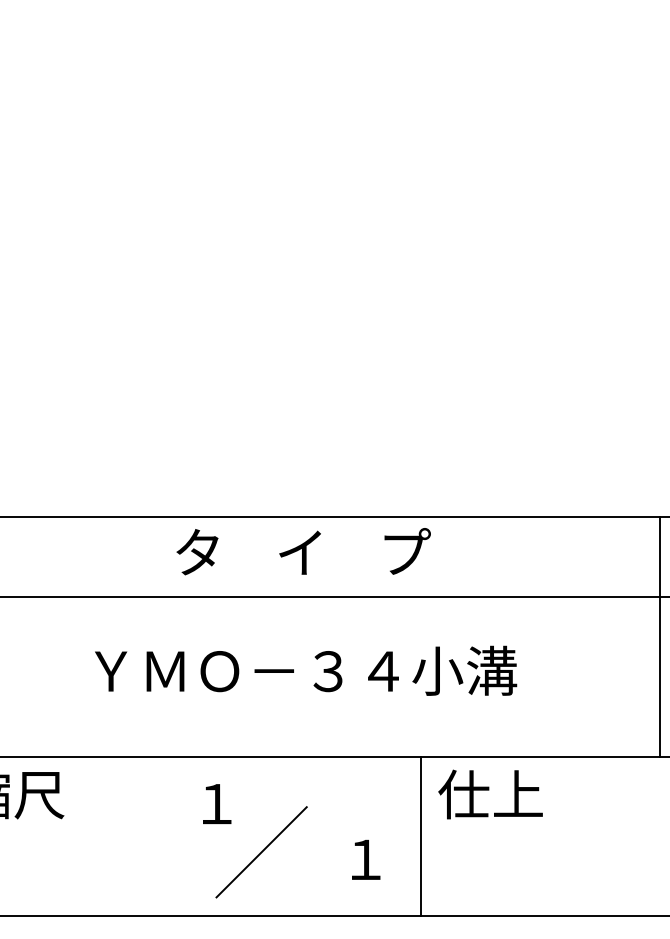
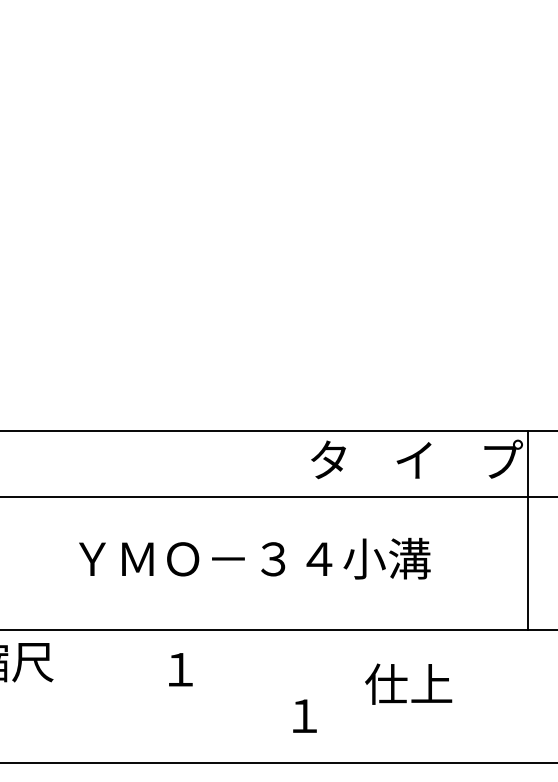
text: (303, 551) -> (416, 459), moved
line: (660, 636) -> (527, 530), moved
text: (490, 794) -> (408, 684), moved
line: (421, 836) -> (351, 696), removed
line: (261, 852) -> (217, 710), removed

